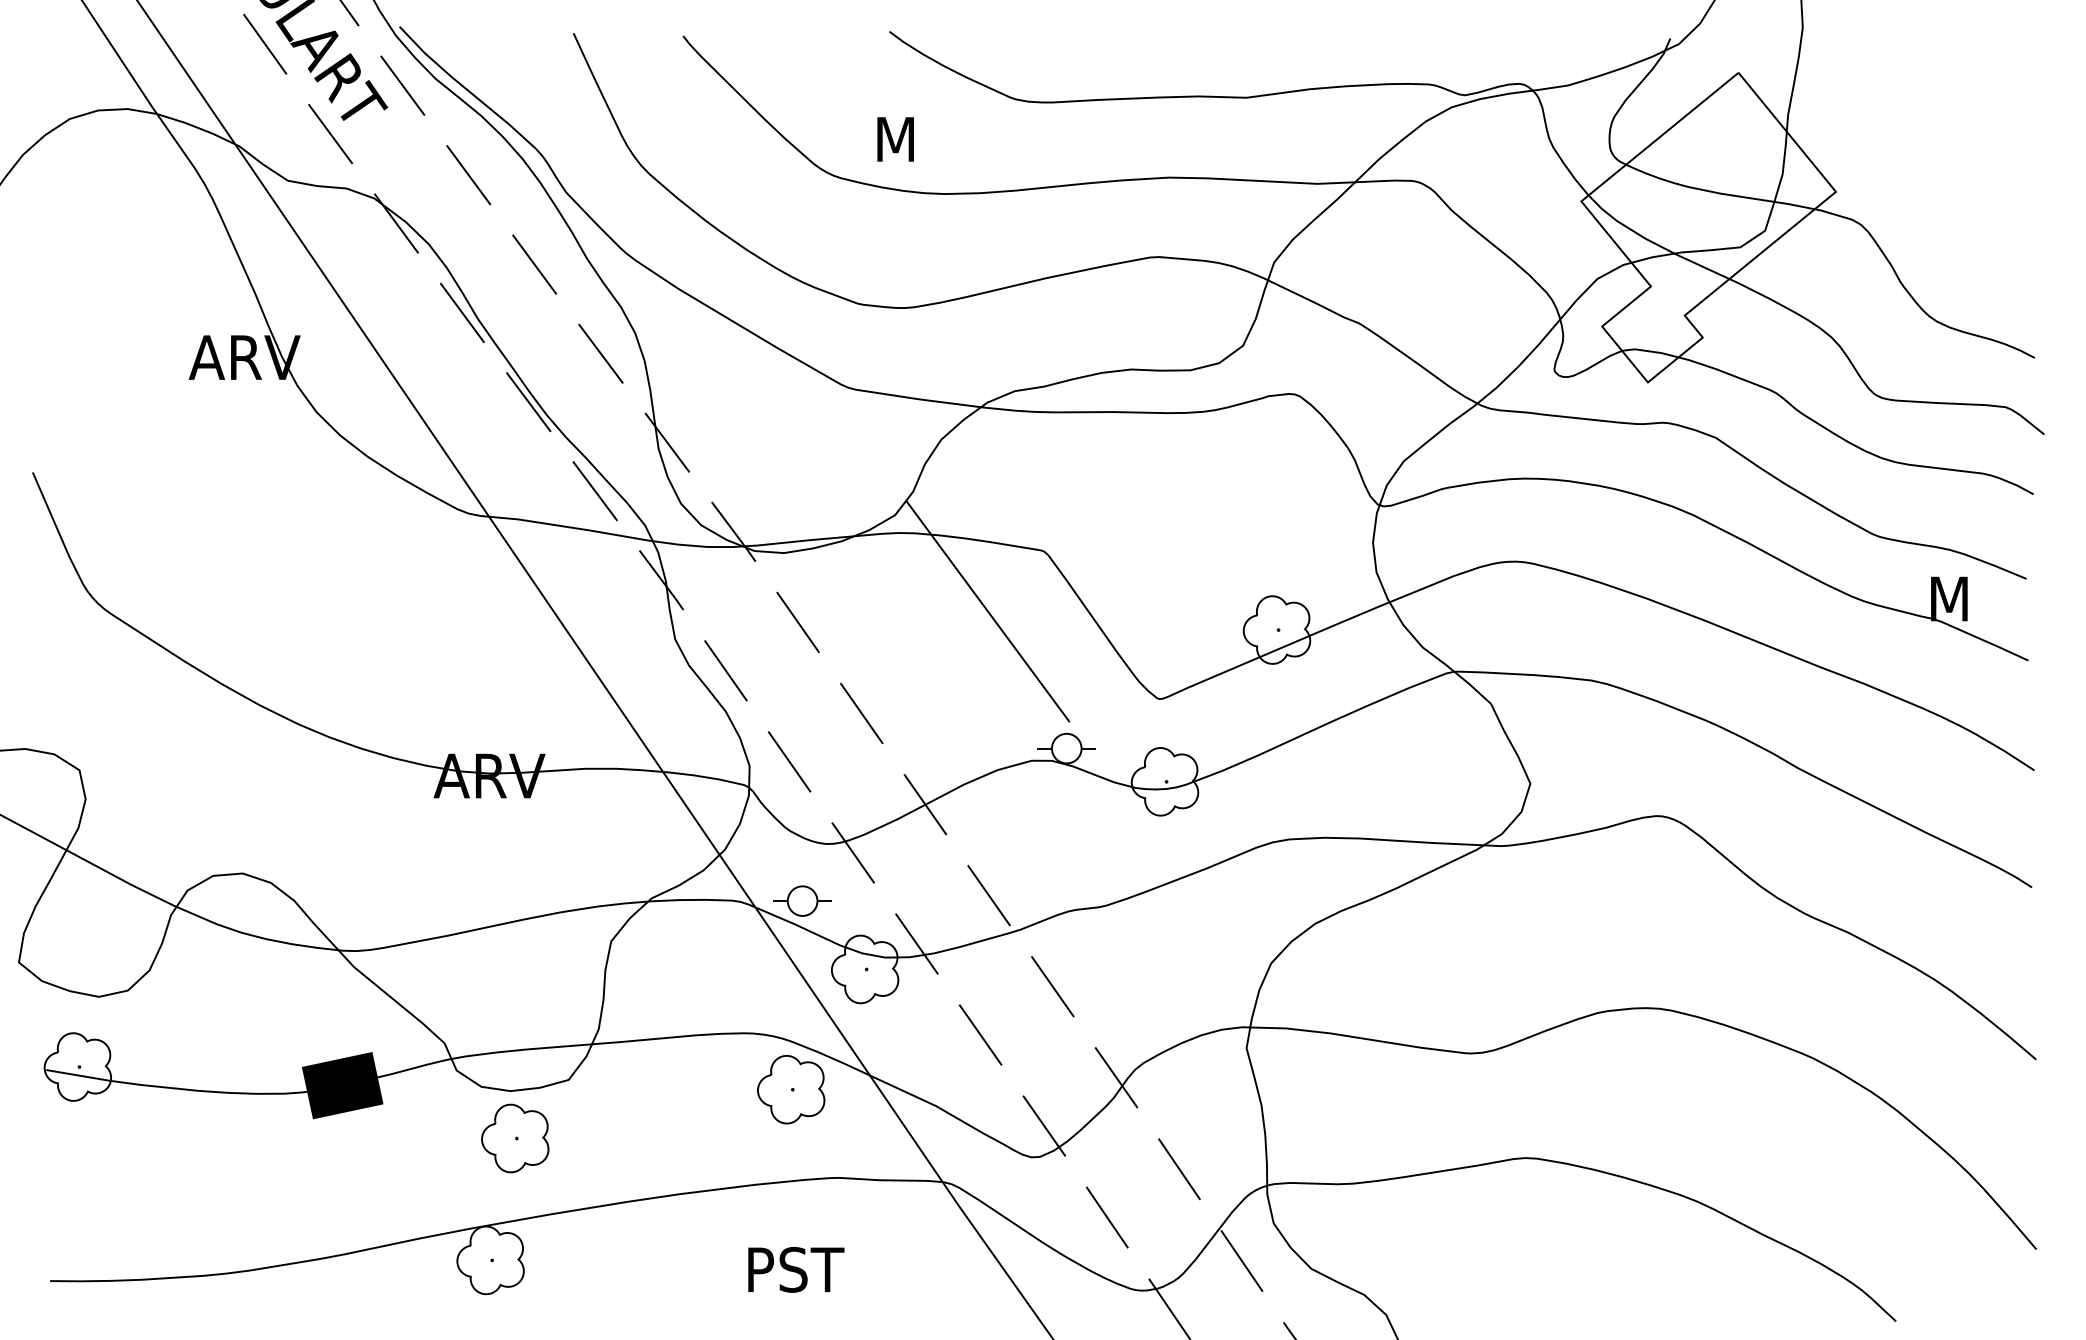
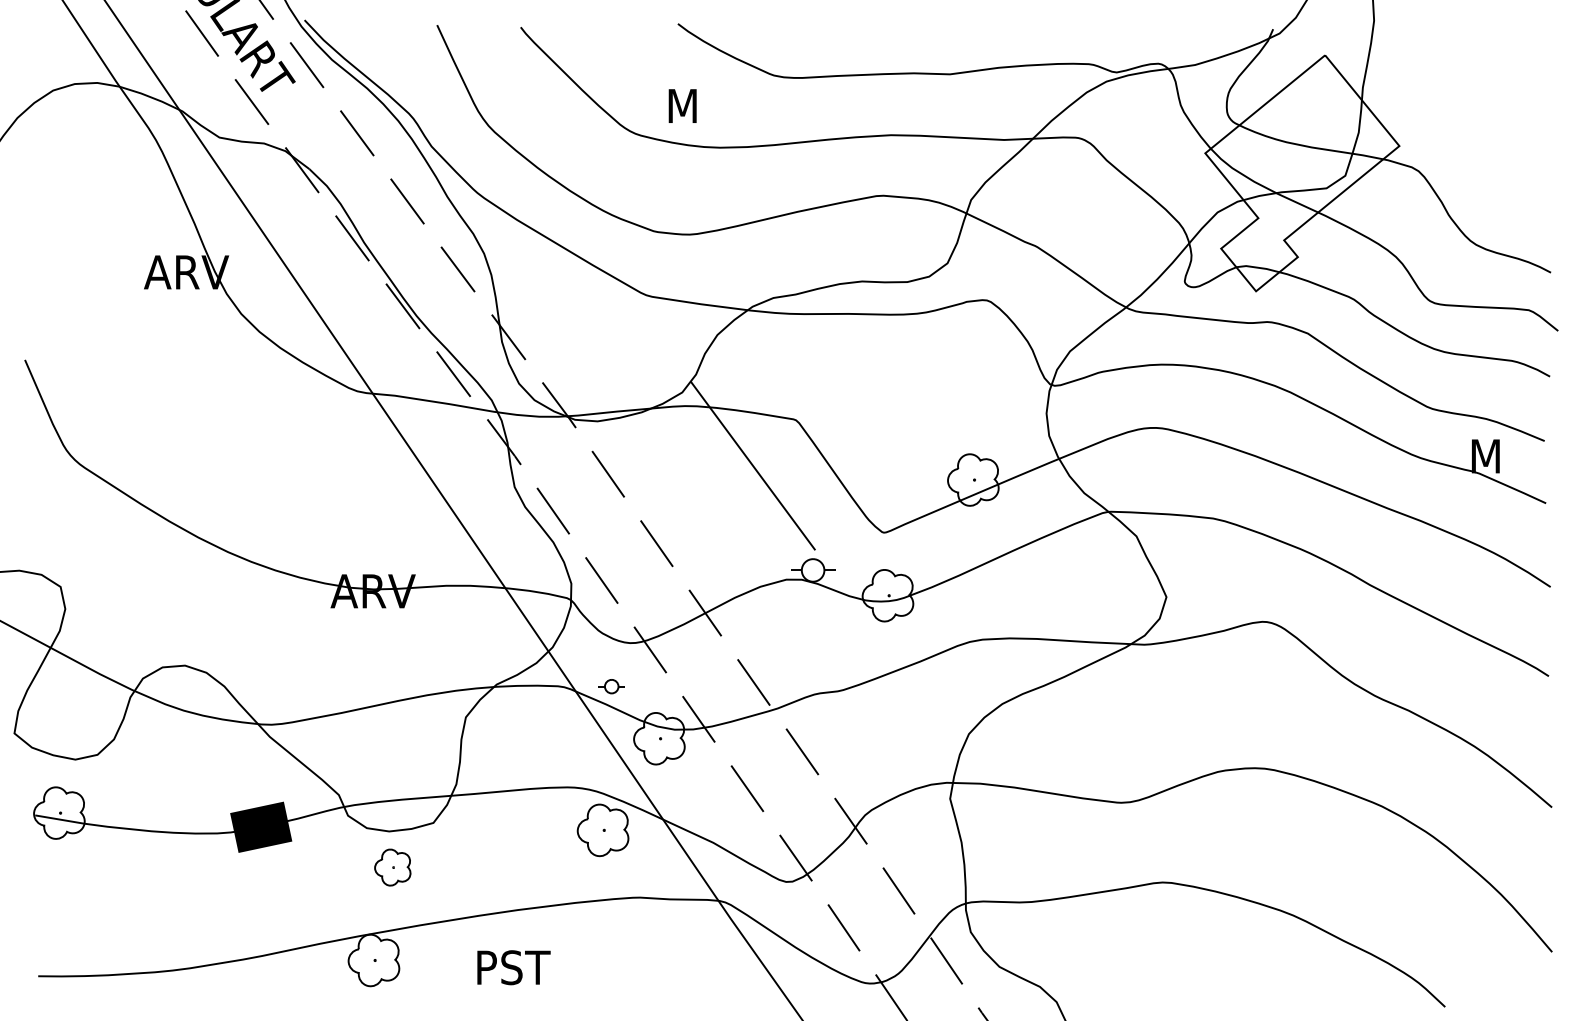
part: (802, 900) -> (611, 686), size x0.6
part: (515, 1138) -> (392, 867), size x0.7
text: (796, 1269) -> (514, 967), moved

